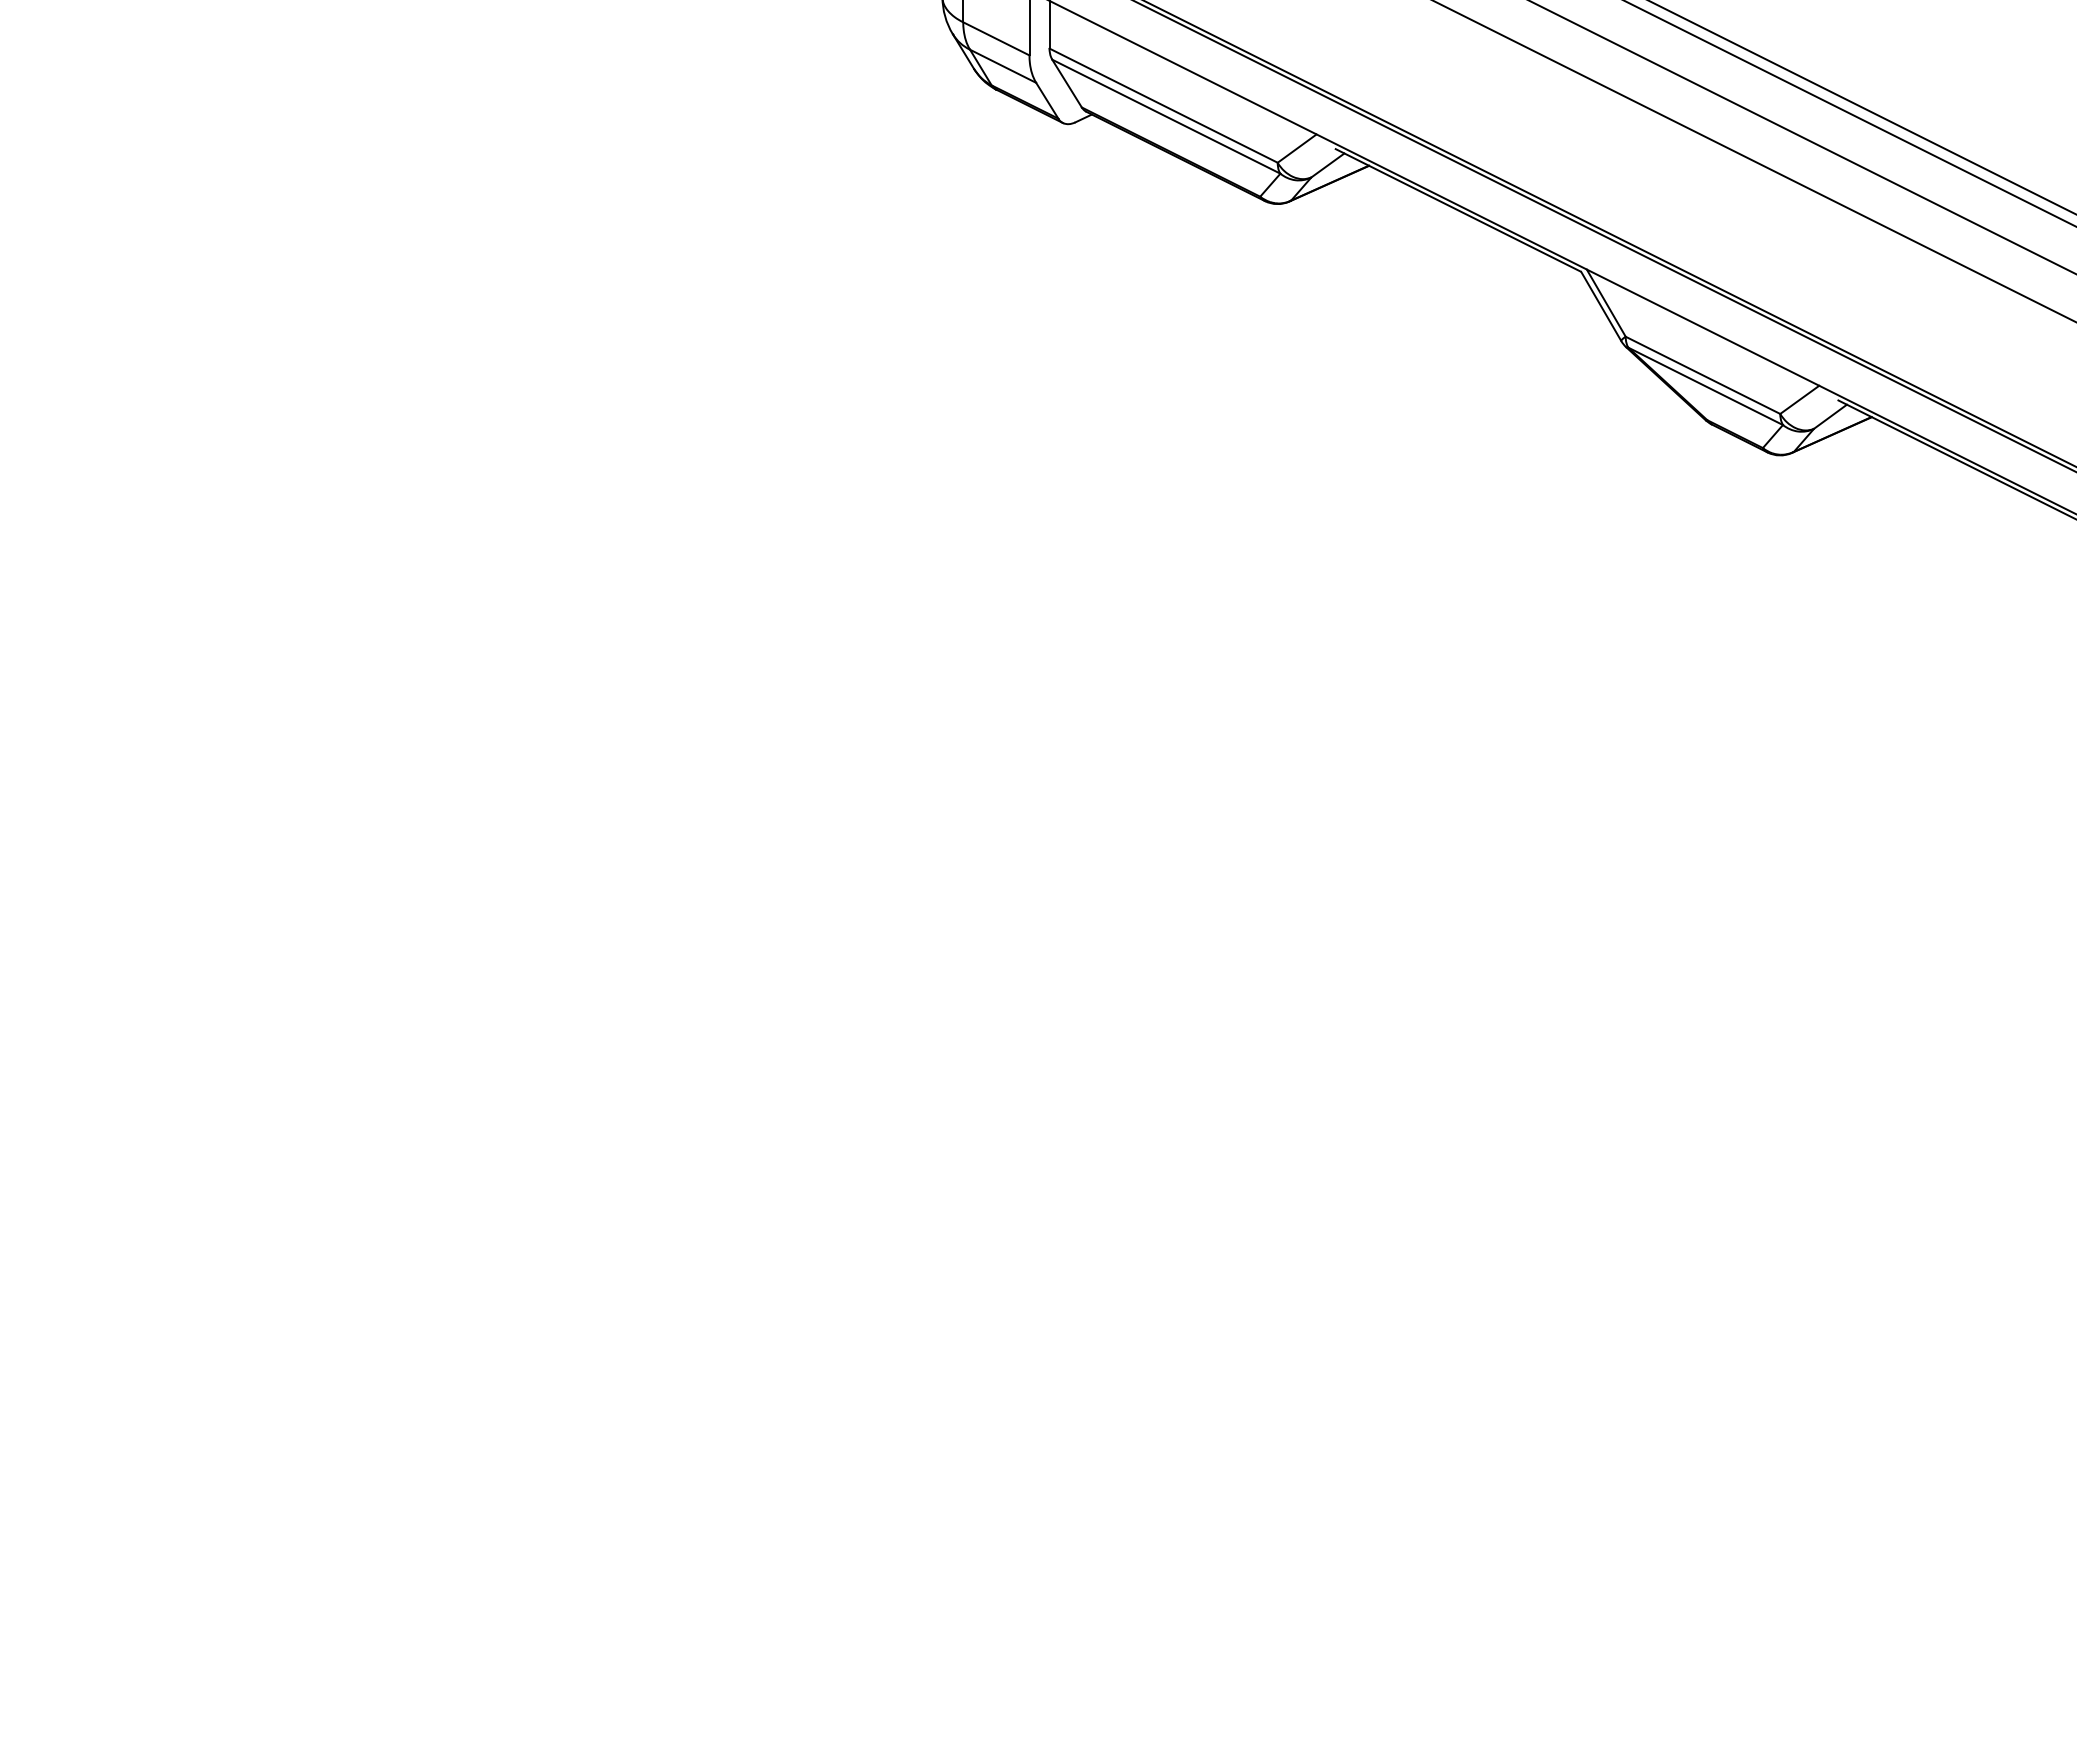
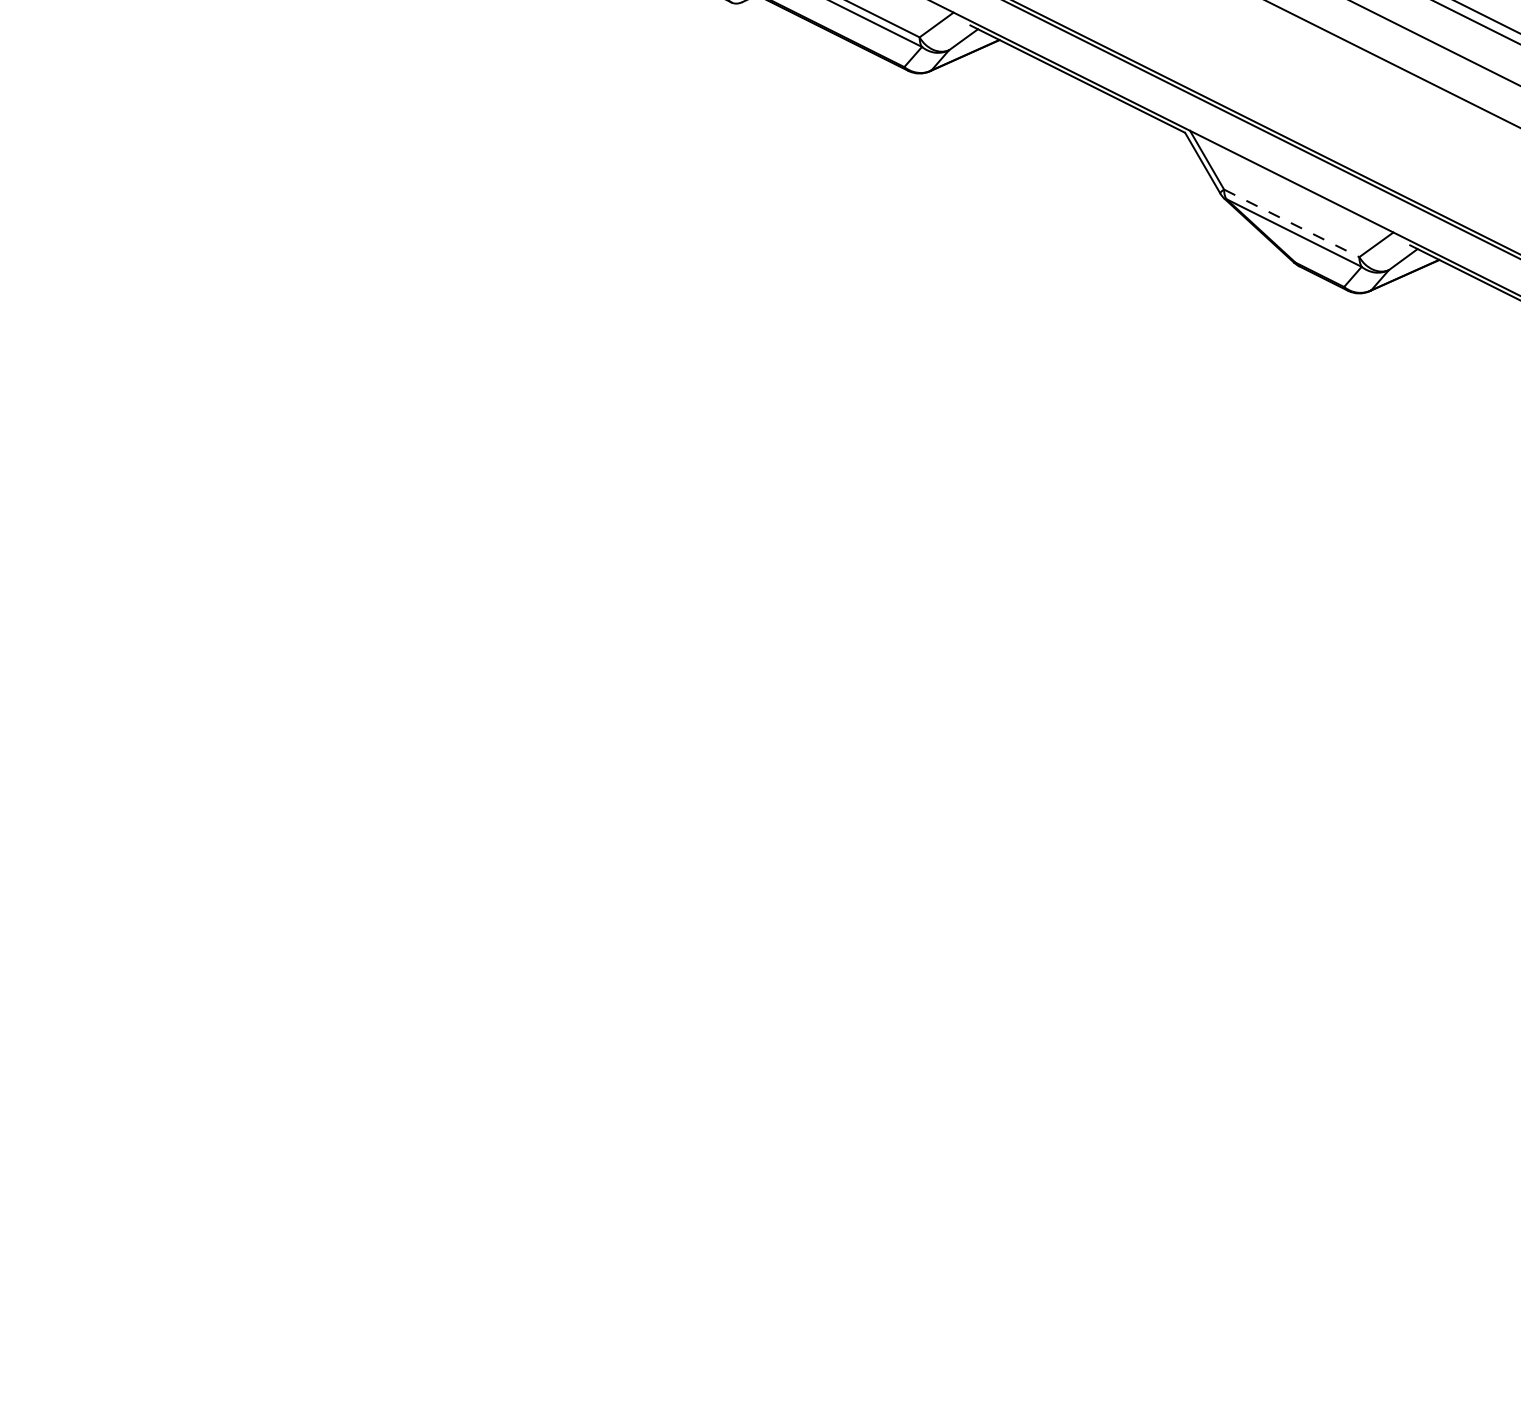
line: (1703, 375) -> (1292, 223), solid -> dashed

